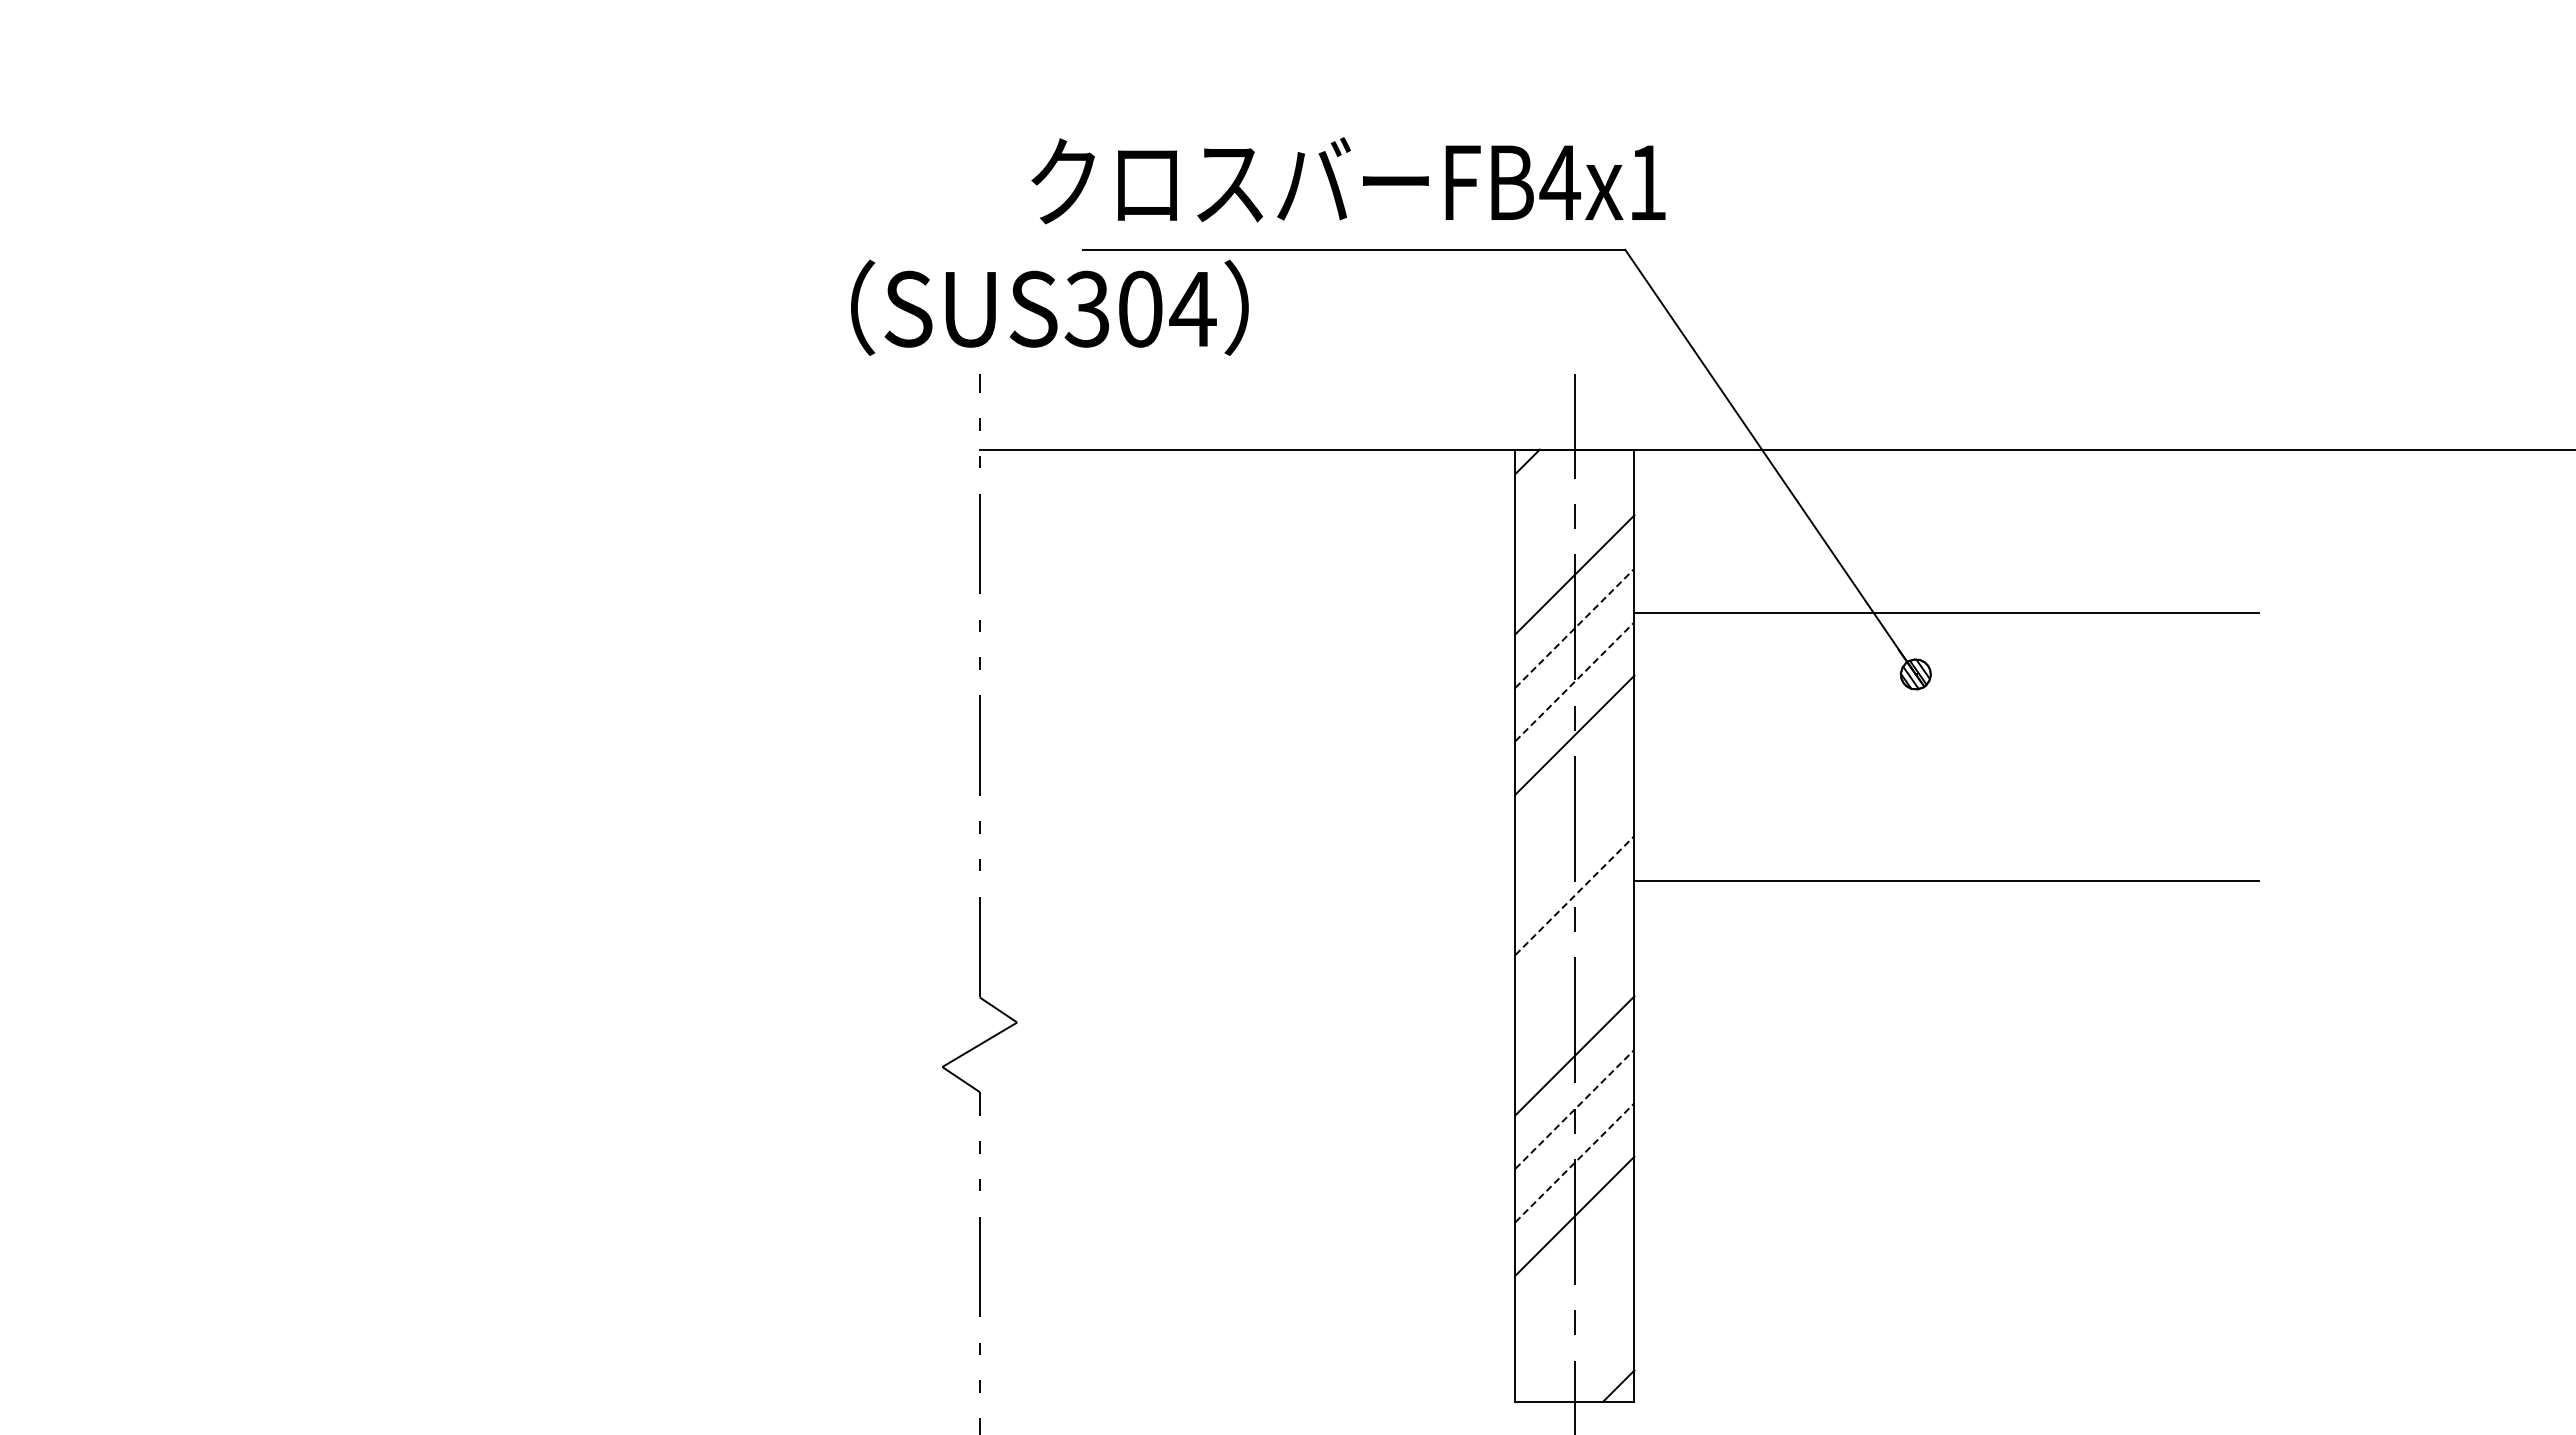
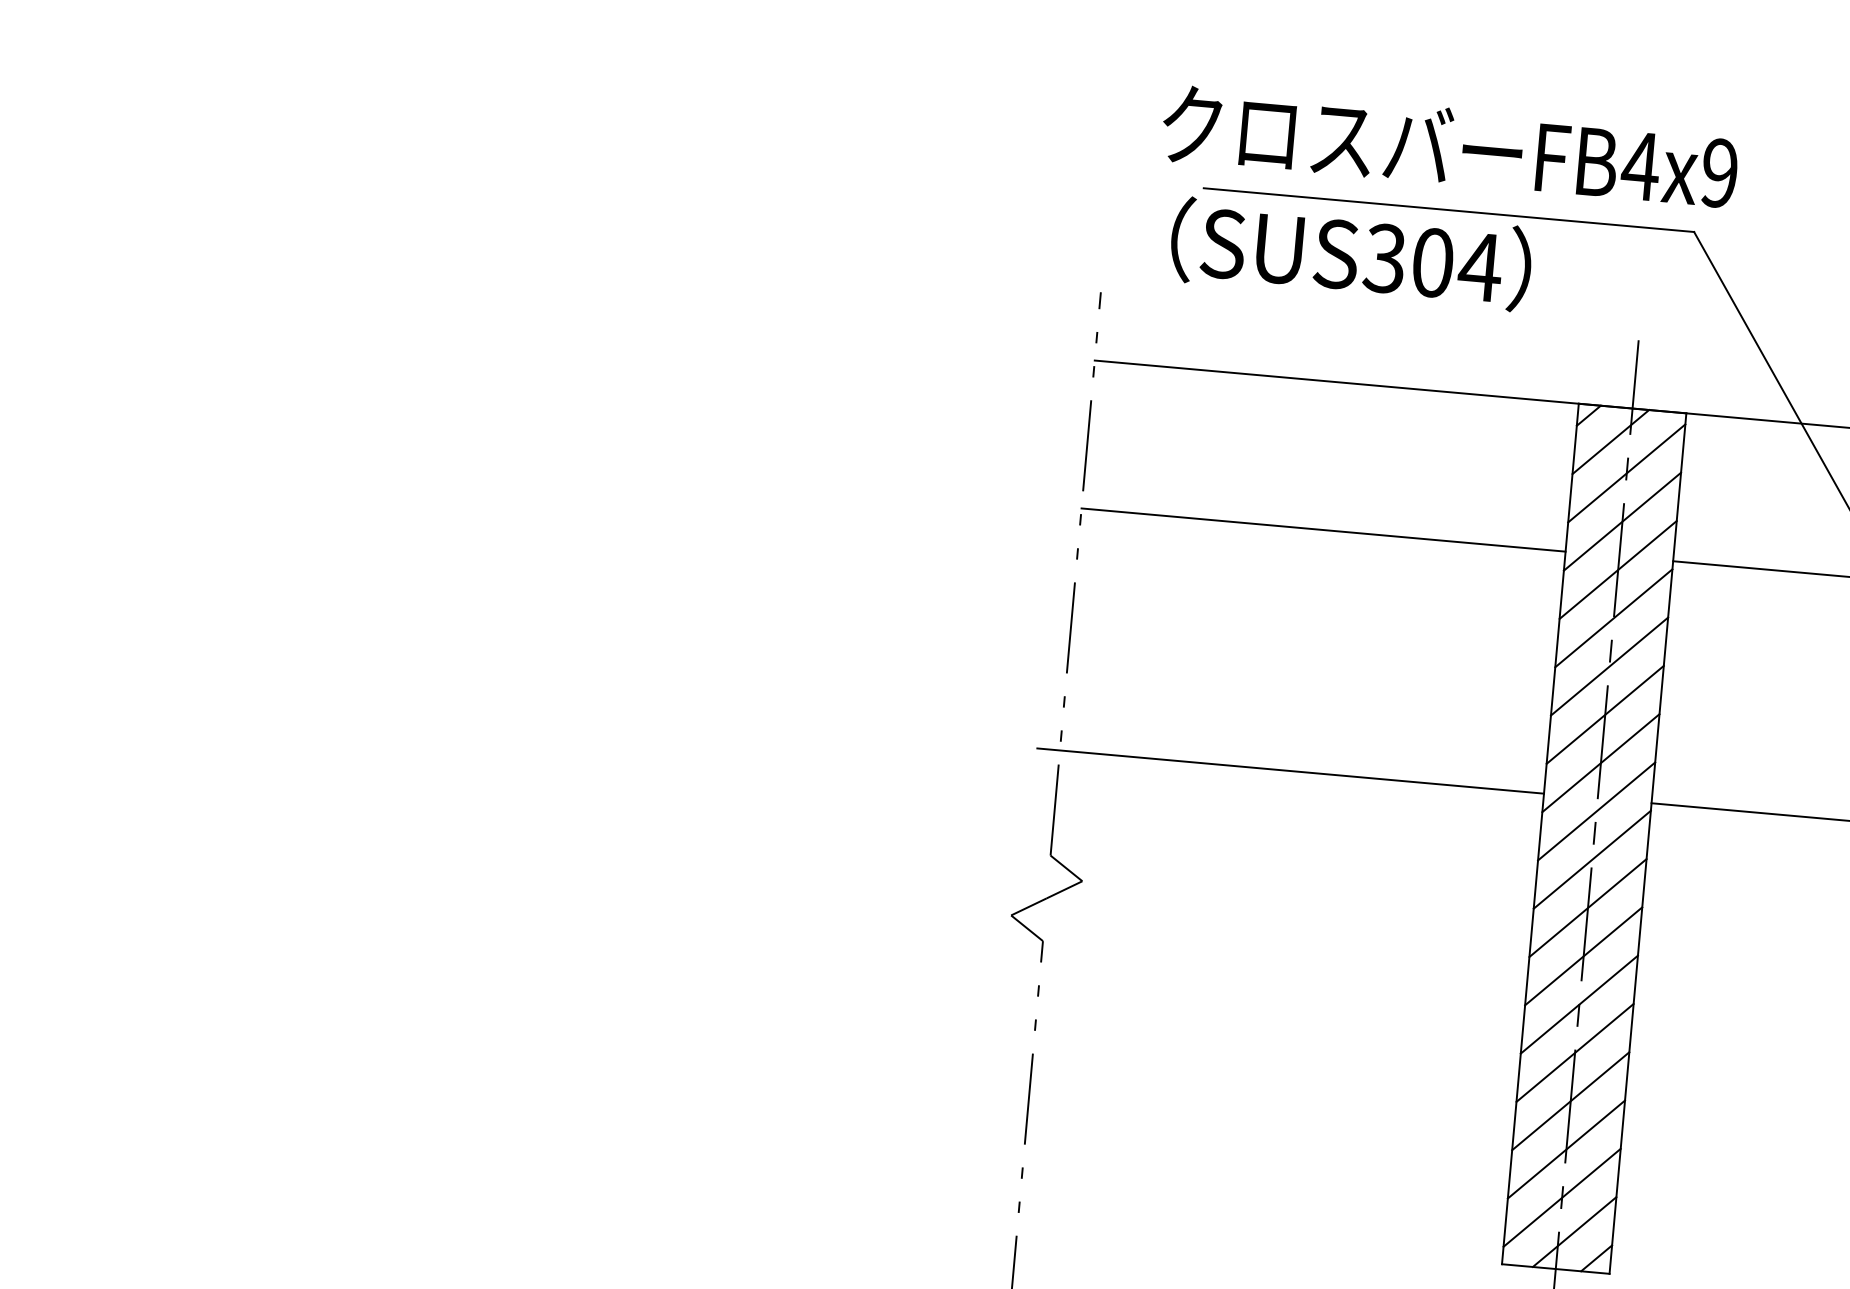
text: (1647, 182) -> (1719, 173), FB4x1 -> FB4x9
text: (1049, 307) -> (1350, 253), moved
line: (1554, 488) -> (1610, 442), added
line: (1574, 520) -> (1626, 472), added
line: (1247, 613) -> (1323, 530), added
line: (1575, 627) -> (1618, 569), dashed -> solid
line: (1575, 681) -> (1614, 618), dashed -> solid
line: (1574, 788) -> (1604, 714), added
line: (1574, 841) -> (1600, 762), added
line: (1234, 881) -> (1290, 771), added
line: (1575, 895) -> (1597, 811), dashed -> solid
line: (1574, 948) -> (1591, 859), added
line: (1574, 1001) -> (1587, 907), added
line: (1575, 1108) -> (1579, 1003), dashed -> solid
line: (1575, 1162) -> (1575, 1052), dashed -> solid
line: (1574, 1269) -> (1566, 1149), added
line: (1574, 1322) -> (1561, 1197), added
line: (1591, 1359) -> (1574, 1232), added

